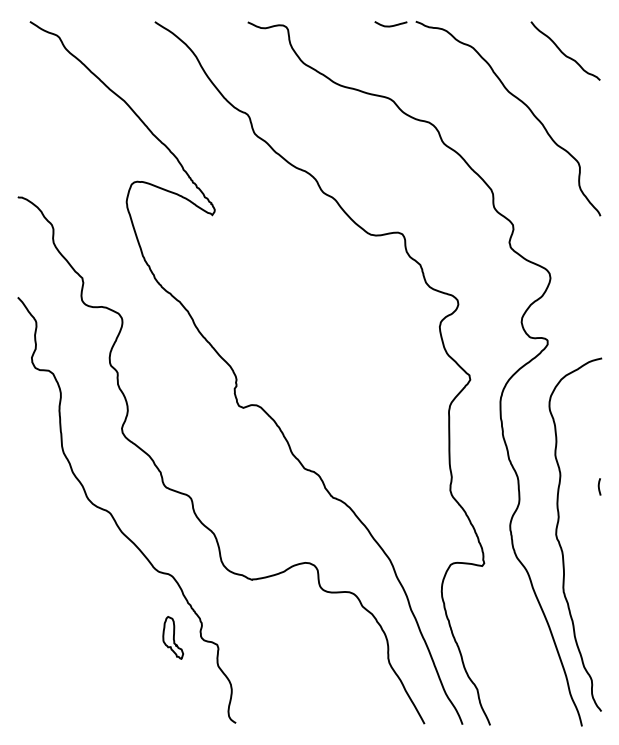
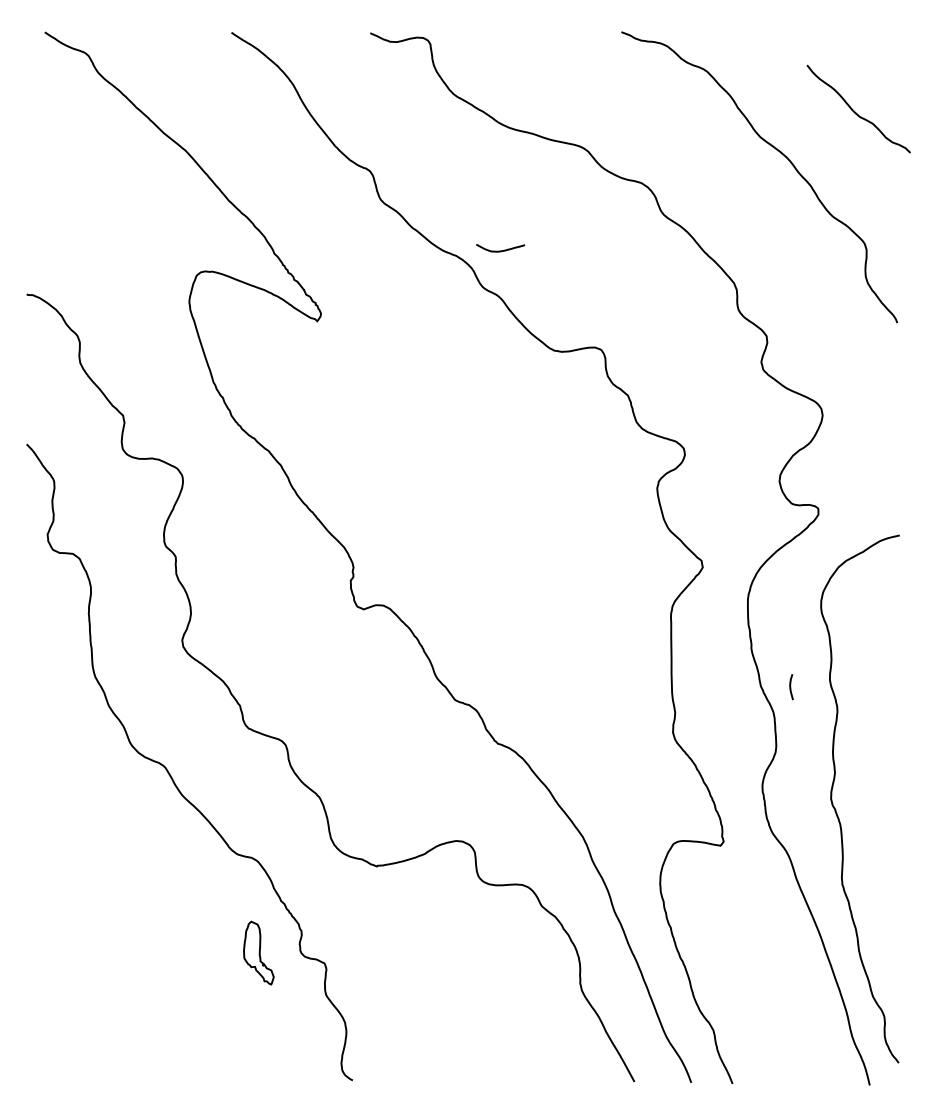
curve: (390, 25) -> (499, 250), moved
curve: (563, 52) -> (855, 111), moved
curve: (599, 486) -> (791, 686), moved

